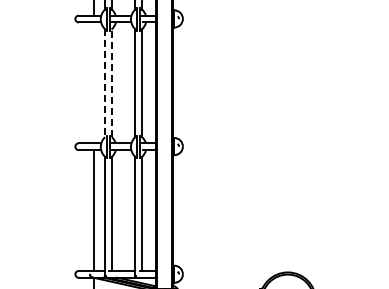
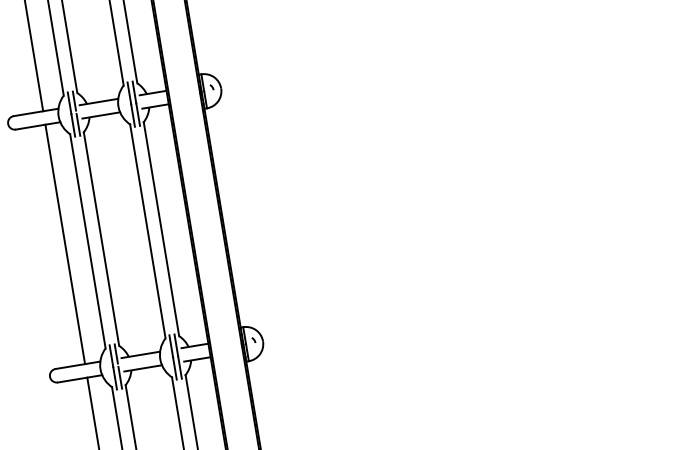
line: (93, 82) -> (64, 243), added
line: (105, 83) -> (88, 241), dashed -> solid
line: (111, 83) -> (100, 239), dashed -> solid

